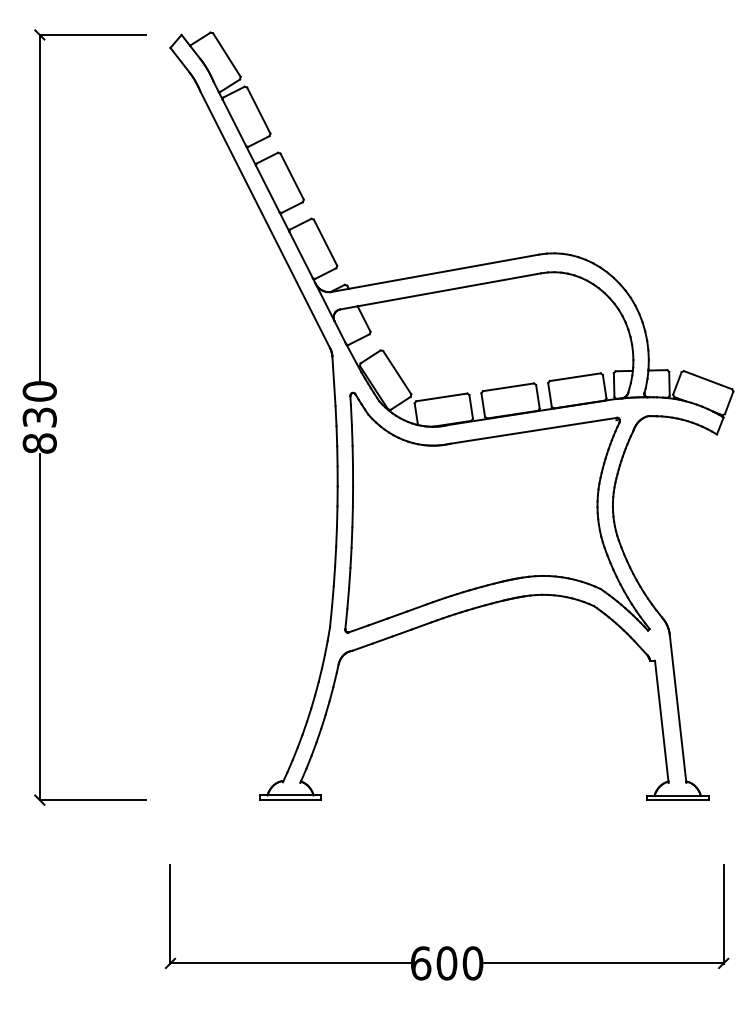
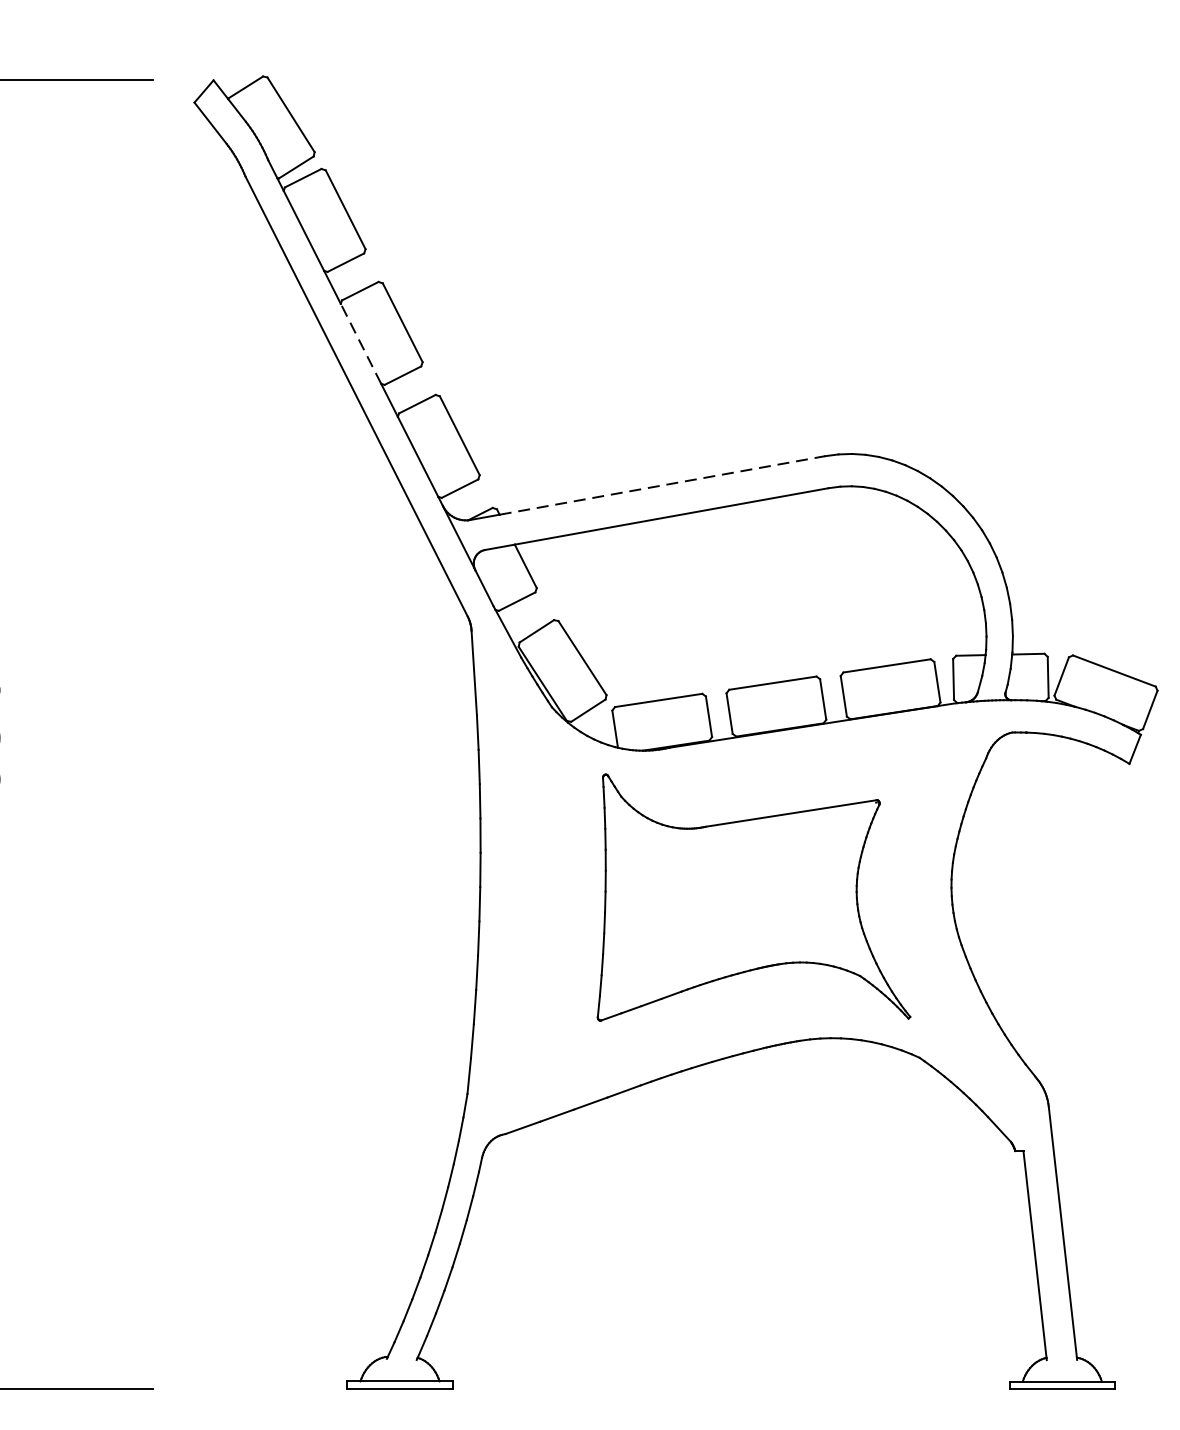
line: (267, 188) -> (360, 343), solid -> dashed
line: (443, 271) -> (661, 485), solid -> dashed
part: (497, 512) -> (754, 897), size x0.6

